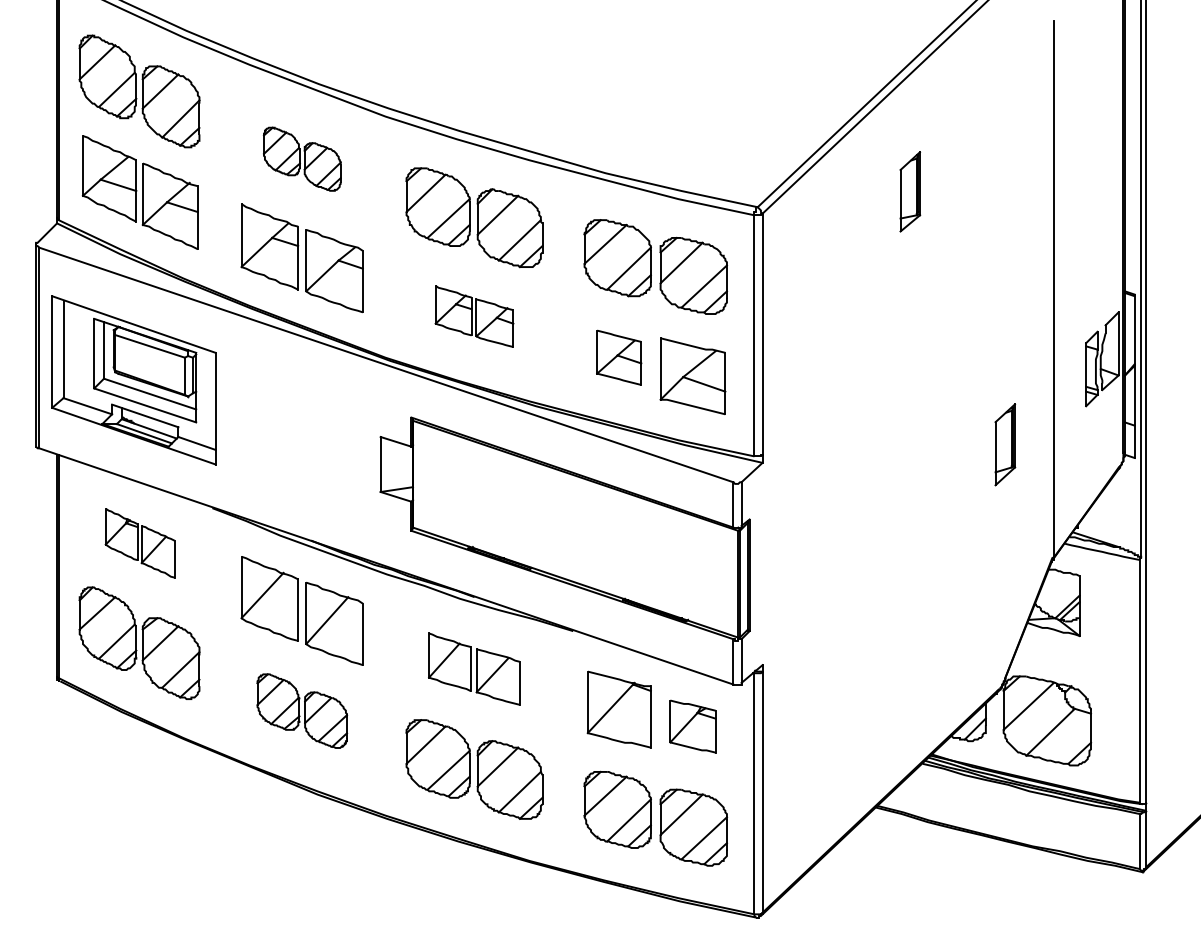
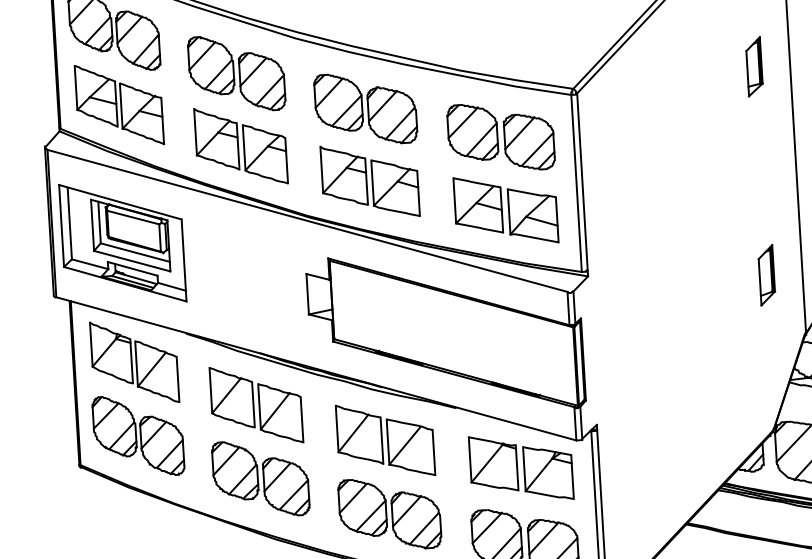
part: (302, 158) -> (236, 72), size x1.67
part: (910, 191) -> (754, 66), moved
part: (474, 316) -> (370, 181), size x1.67
part: (618, 357) -> (477, 205), size x1.43
part: (1005, 444) -> (767, 275), moved
part: (139, 543) -> (134, 362), size x1.67
part: (473, 668) -> (384, 439), size x1.43
part: (302, 710) -> (261, 478), size x1.43
part: (692, 726) -> (548, 473), size x1.43

